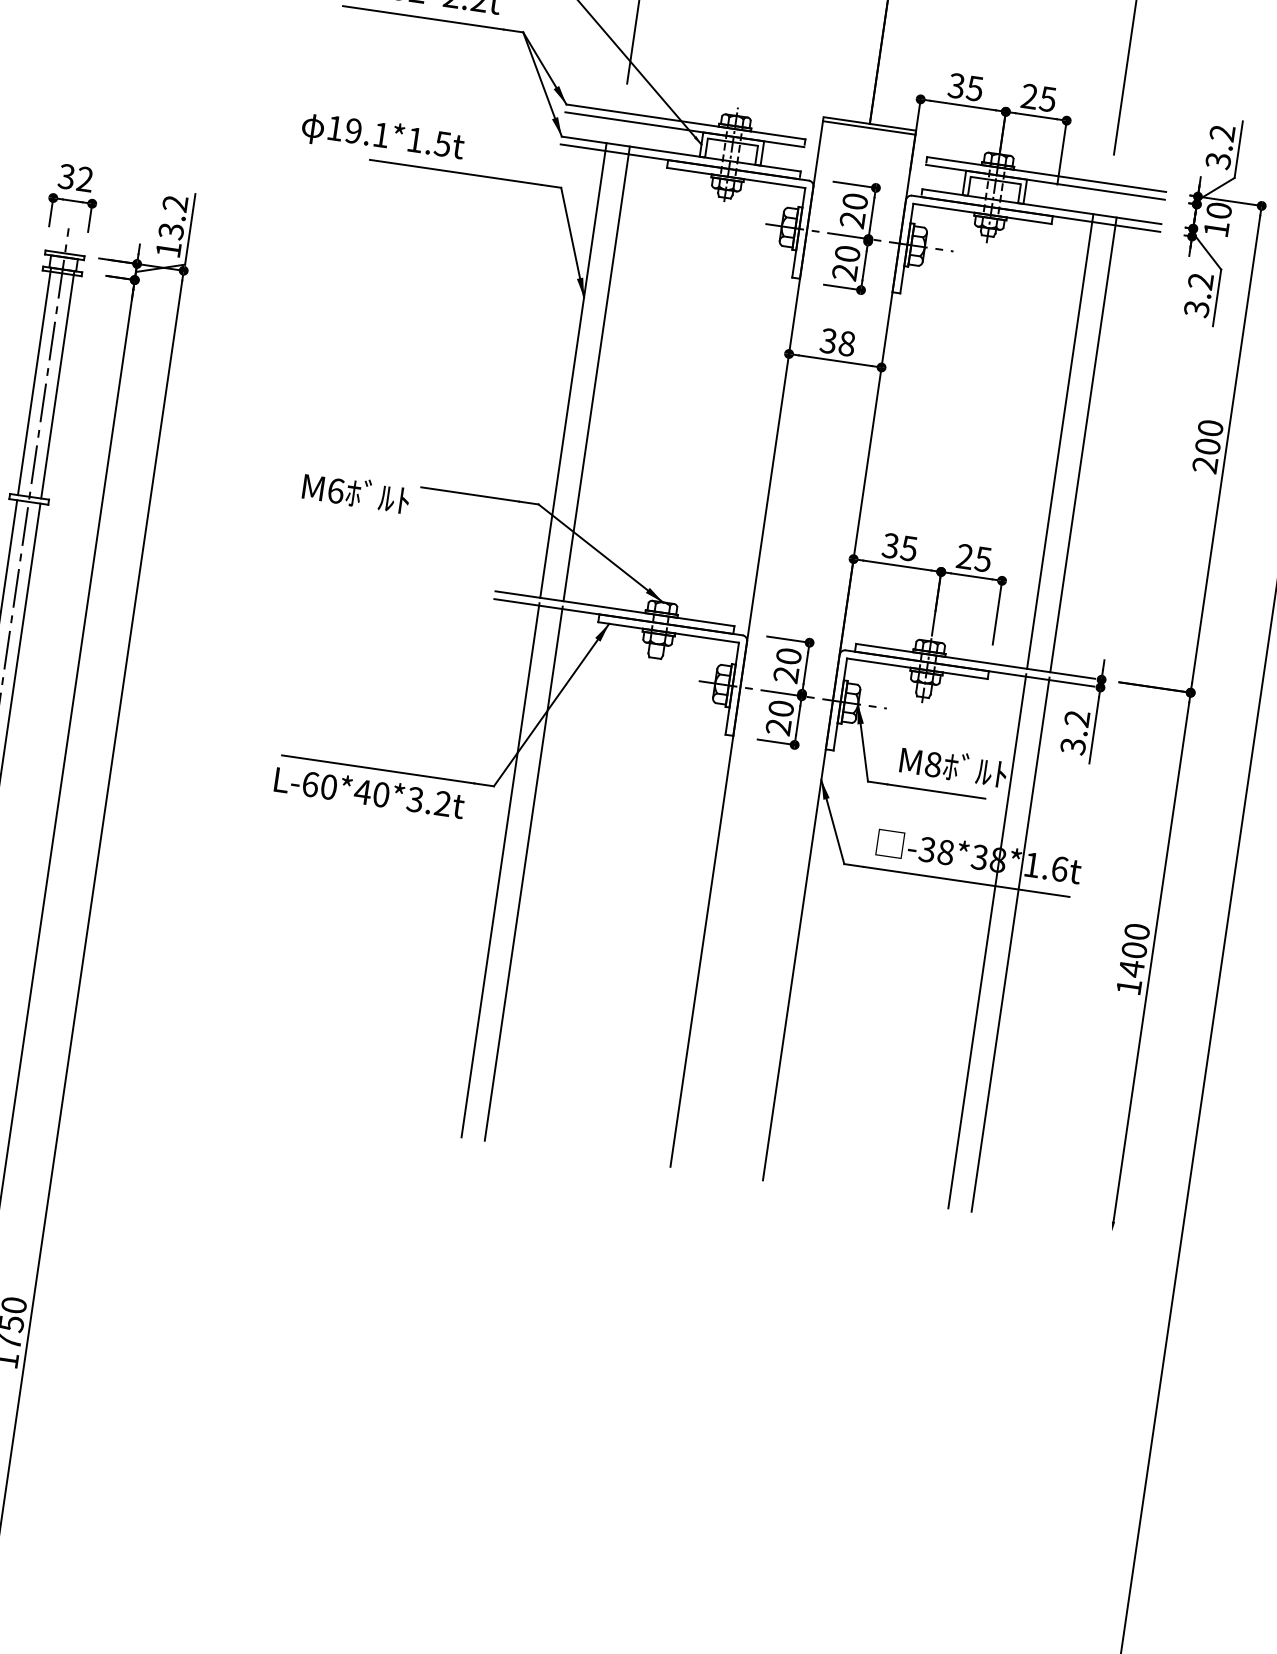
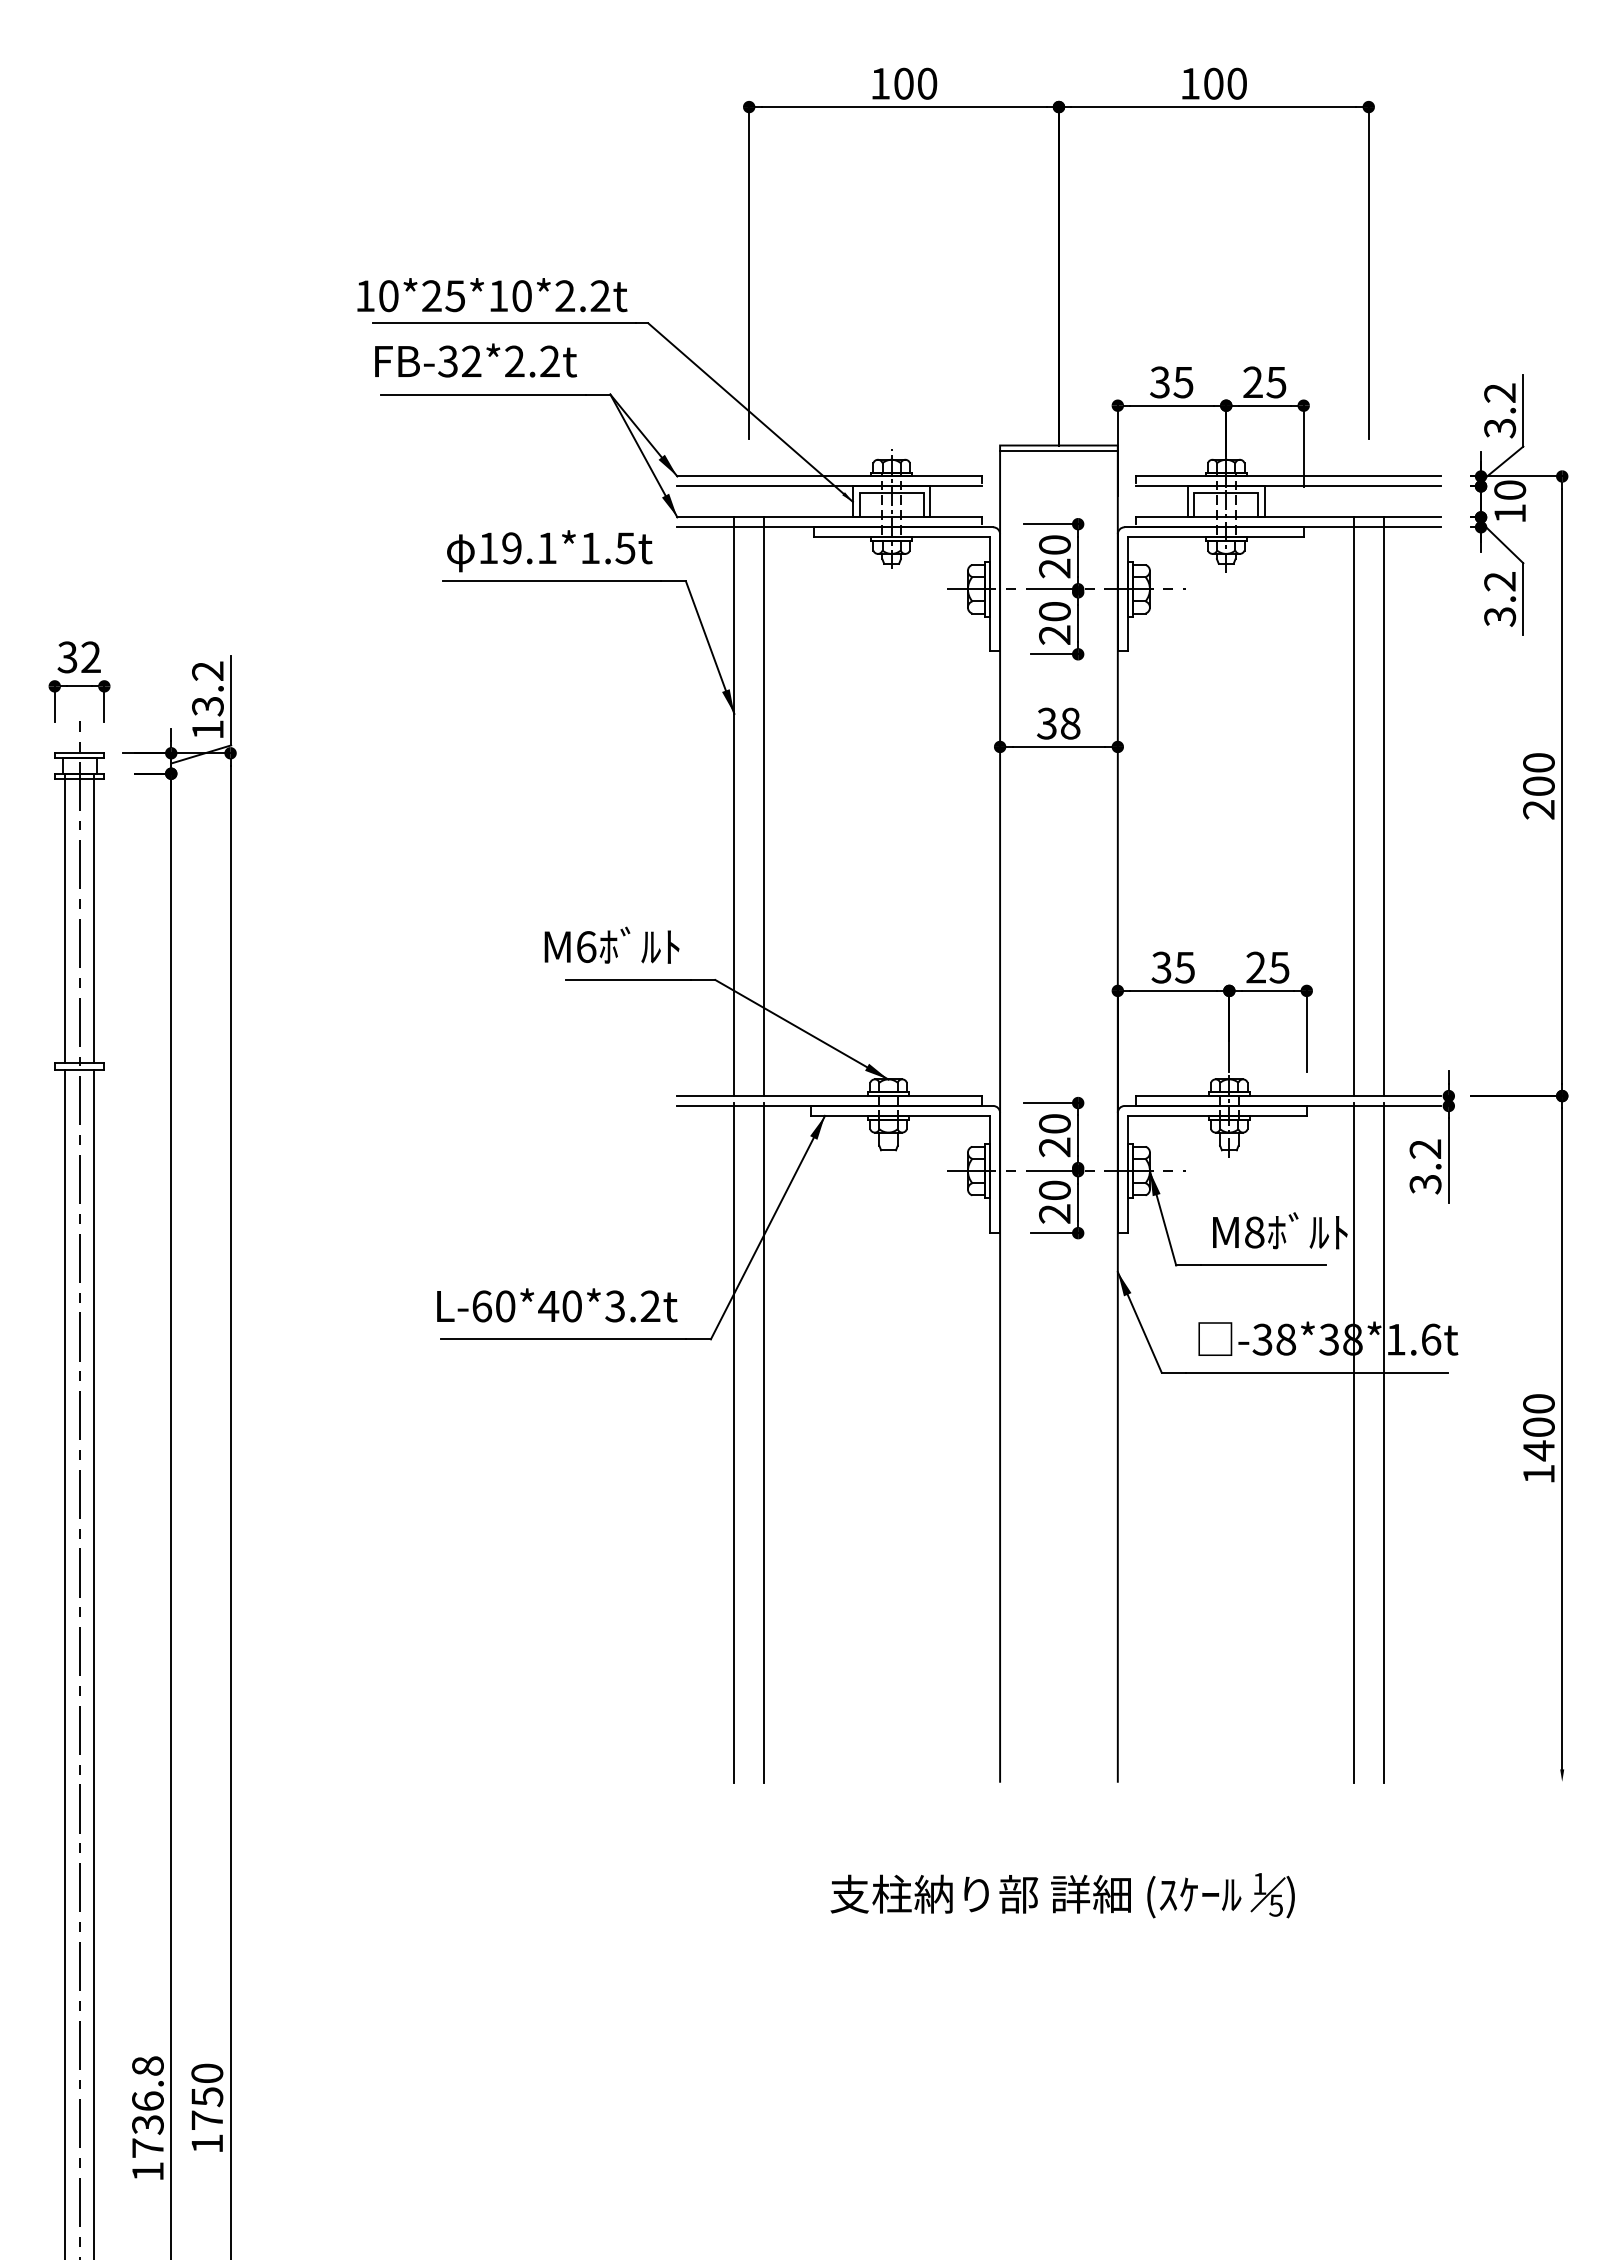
text: (382, 137) -> (549, 551), moved
text: (356, 491) -> (611, 944), moved
text: (369, 792) -> (557, 1305), moved
part: (706, 1263) -> (1062, 1895), added

